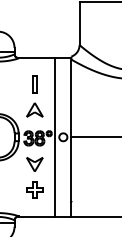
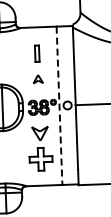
part: (34, 109) -> (37, 78), size x0.6
line: (55, 137) -> (59, 105), solid -> dashed
part: (34, 189) -> (40, 158), size x1.4

